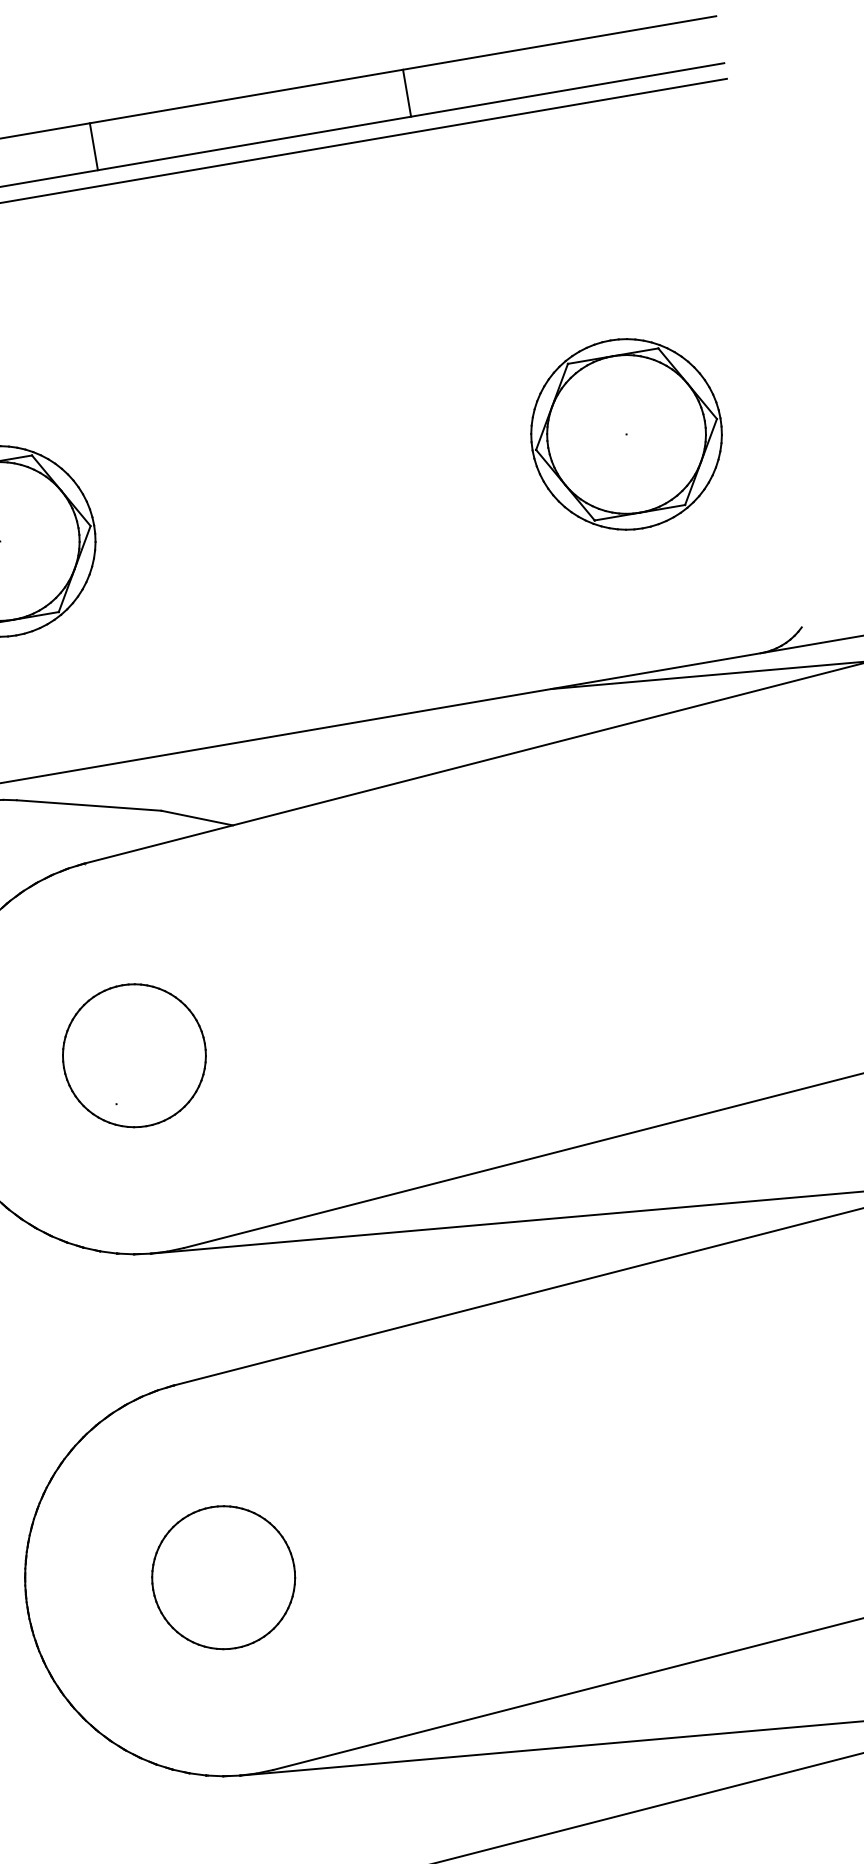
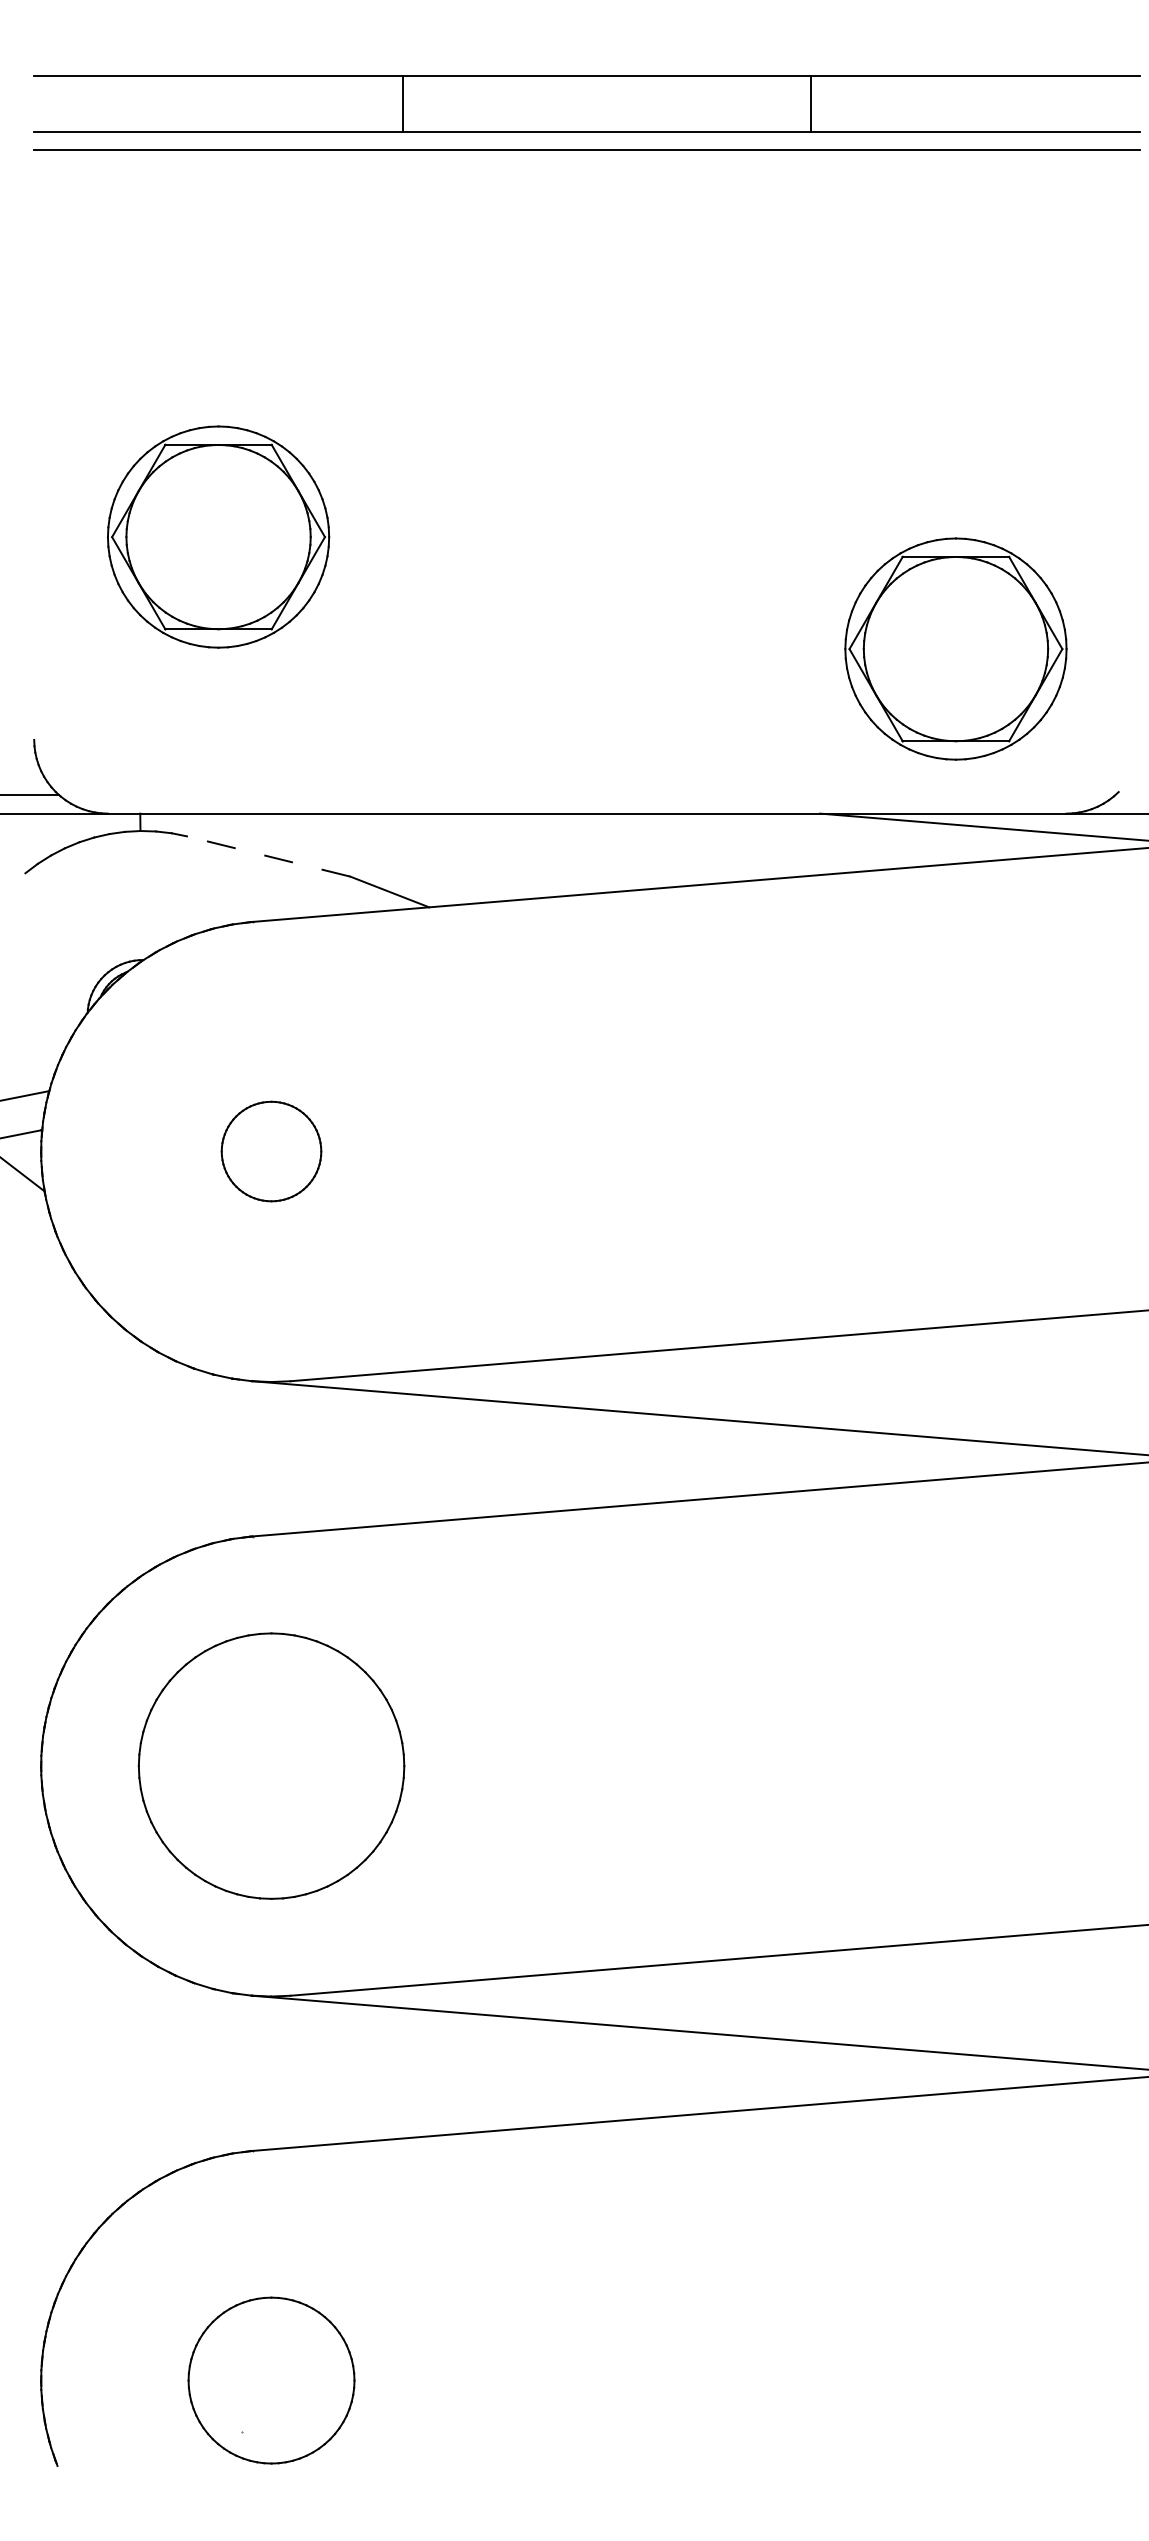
line: (406, 92) -> (810, 103), moved
part: (626, 434) -> (955, 648), moved
line: (89, 805) -> (268, 856), solid -> dashed
part: (134, 1055) -> (271, 1151), size x0.6
part: (223, 1577) -> (271, 1765), size x1.6

